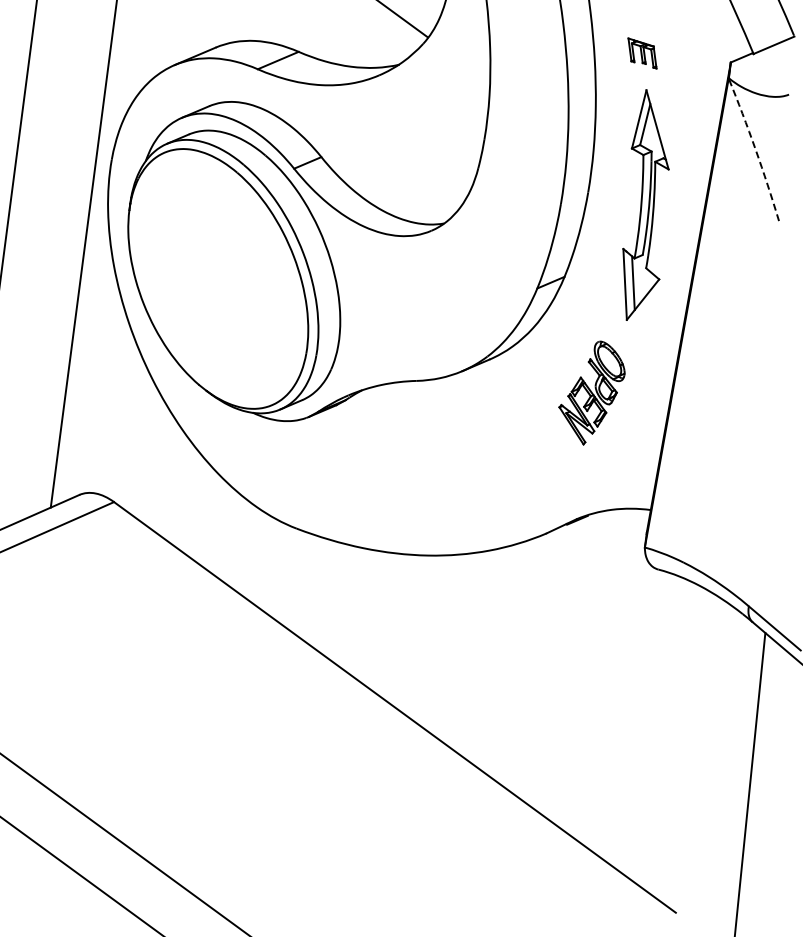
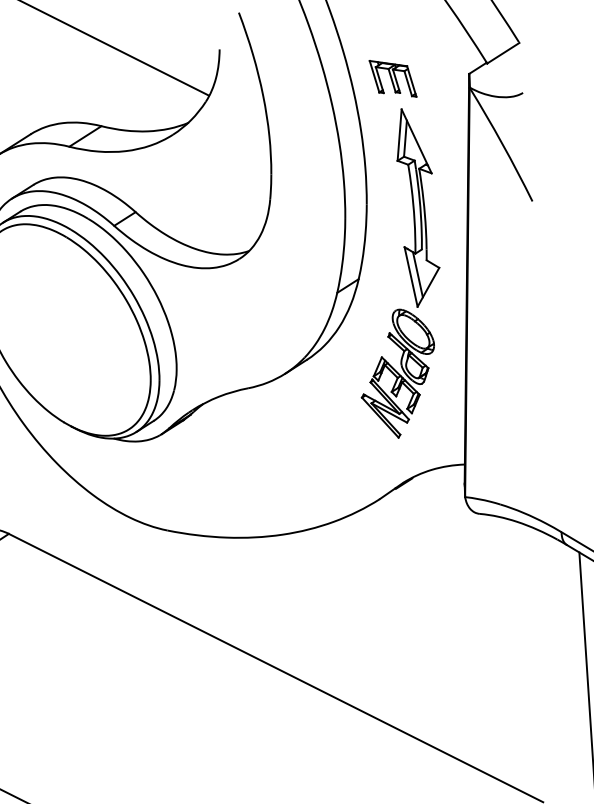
part: (642, 53) -> (393, 78), size x1.67
arc: (755, 149) -> (502, 144), dashed -> solid
part: (591, 392) -> (397, 373), size x1.43

